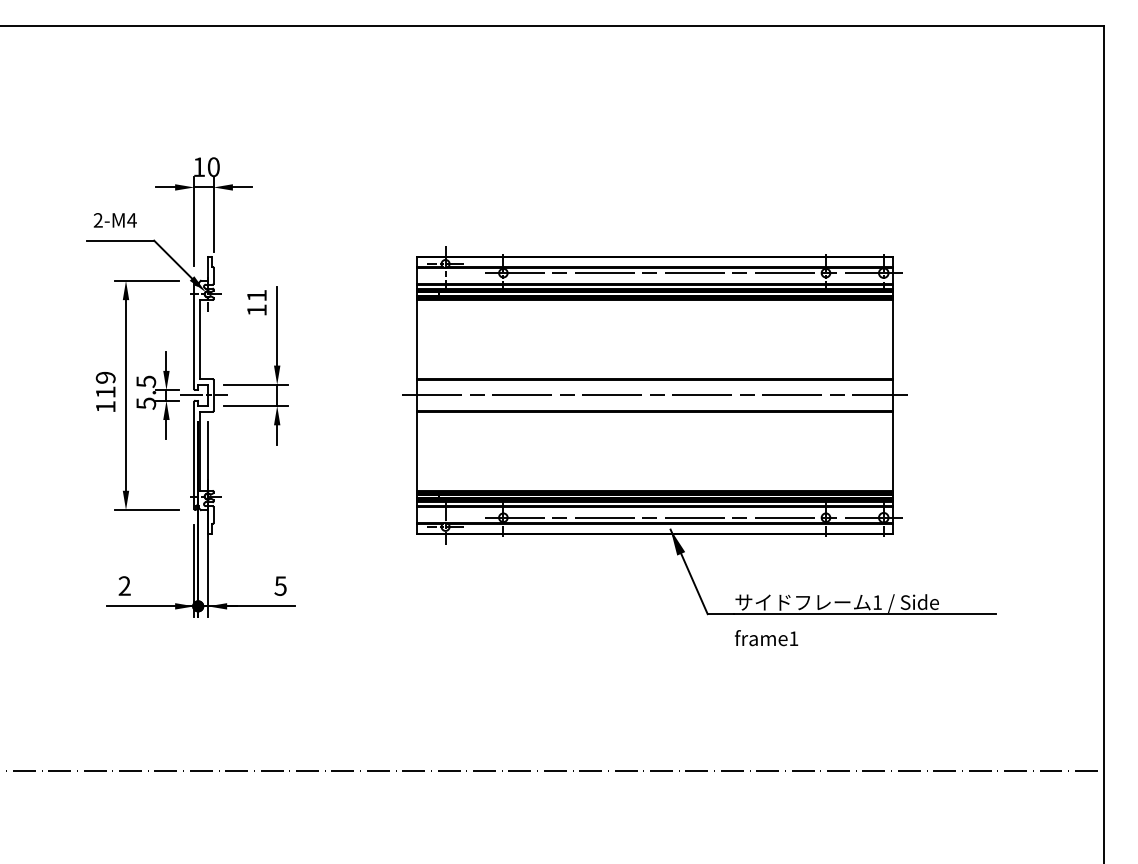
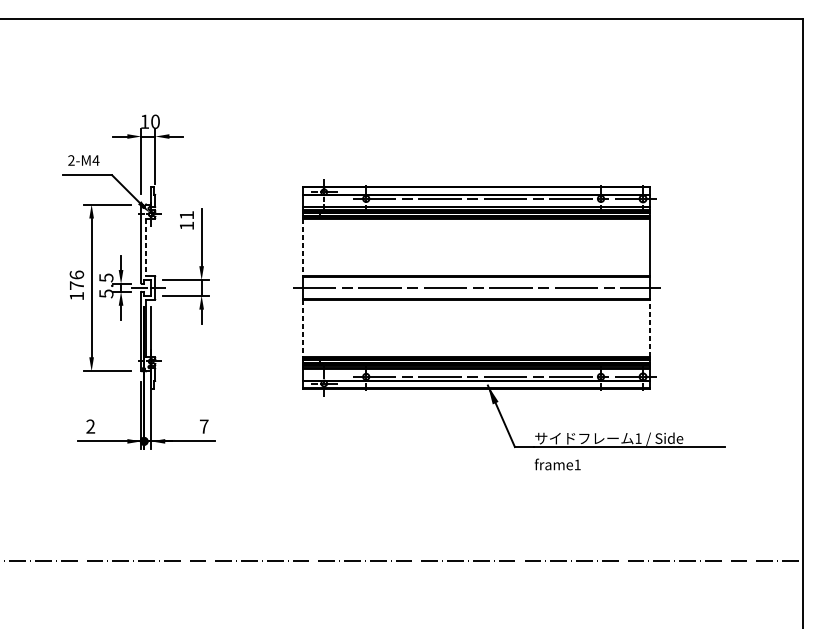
line: (200, 340) -> (145, 247), solid -> dashed
line: (416, 340) -> (303, 247), solid -> dashed
text: (105, 384) -> (76, 279), 119 -> 176
line: (893, 450) -> (650, 327), solid -> dashed
line: (416, 451) -> (303, 328), solid -> dashed
text: (280, 585) -> (204, 426), 5 -> 7

